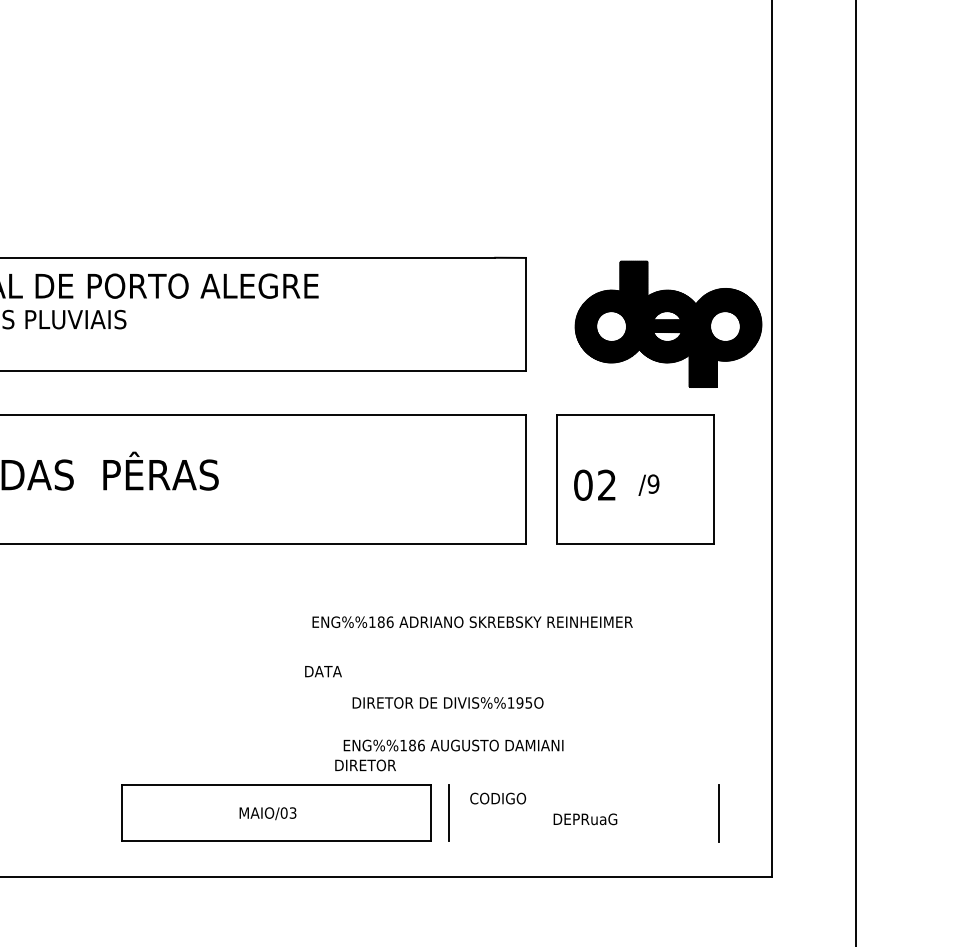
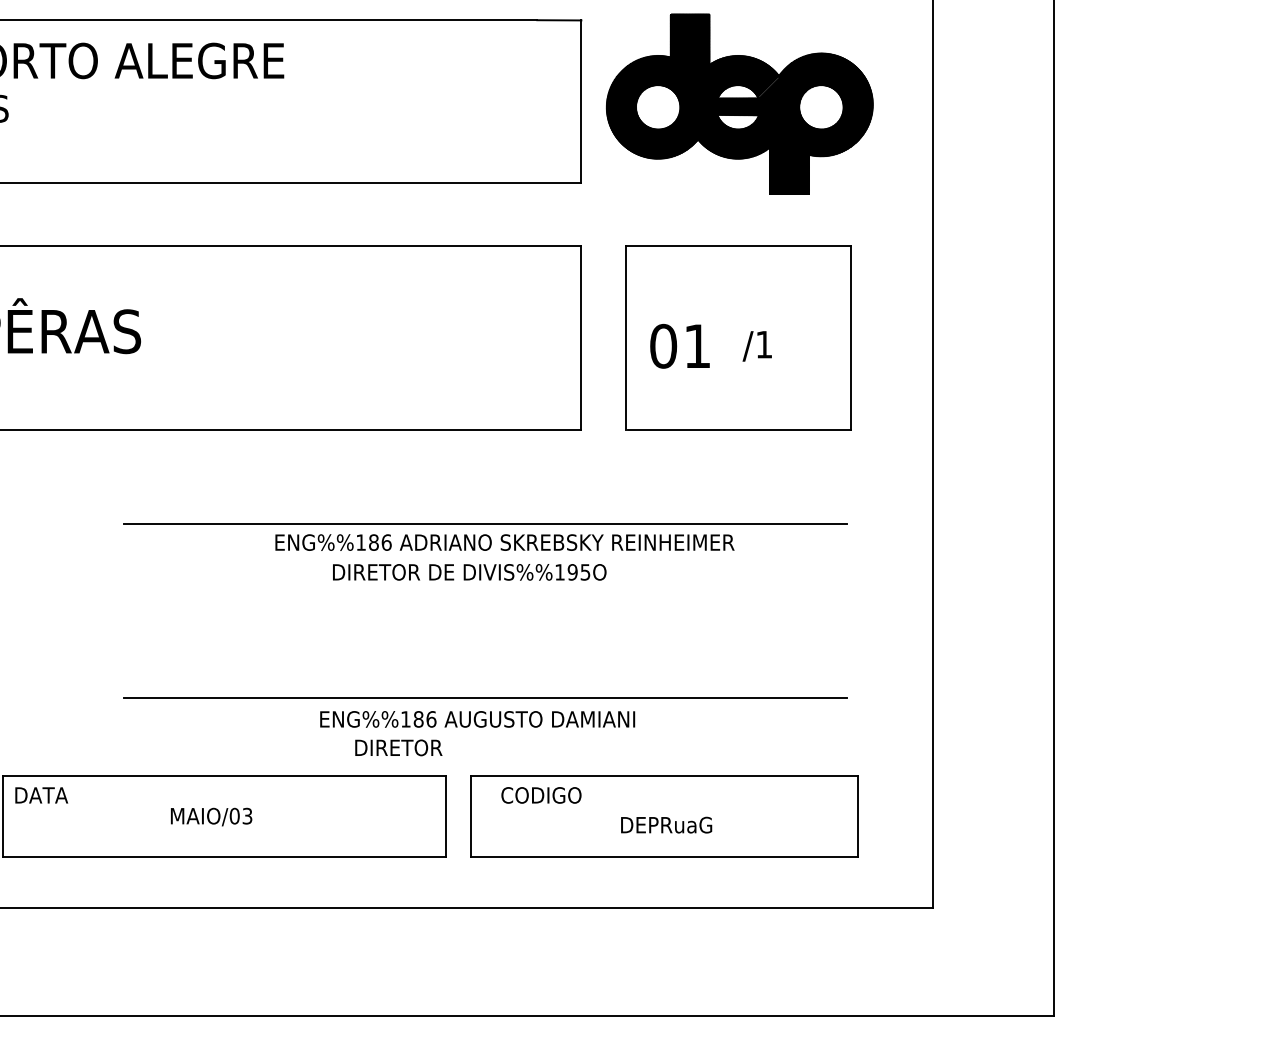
part: (668, 323) -> (739, 102), moved
text: (653, 483) -> (764, 343), /9 -> /1
text: (606, 484) -> (696, 345), 02 -> 01
line: (458, 609) -> (484, 524), added
text: (323, 671) -> (41, 795), moved
text: (447, 702) -> (468, 571), moved
line: (458, 730) -> (484, 697), added
text: (365, 765) -> (398, 747), moved
line: (584, 784) -> (665, 775), added
line: (584, 841) -> (665, 856), added

